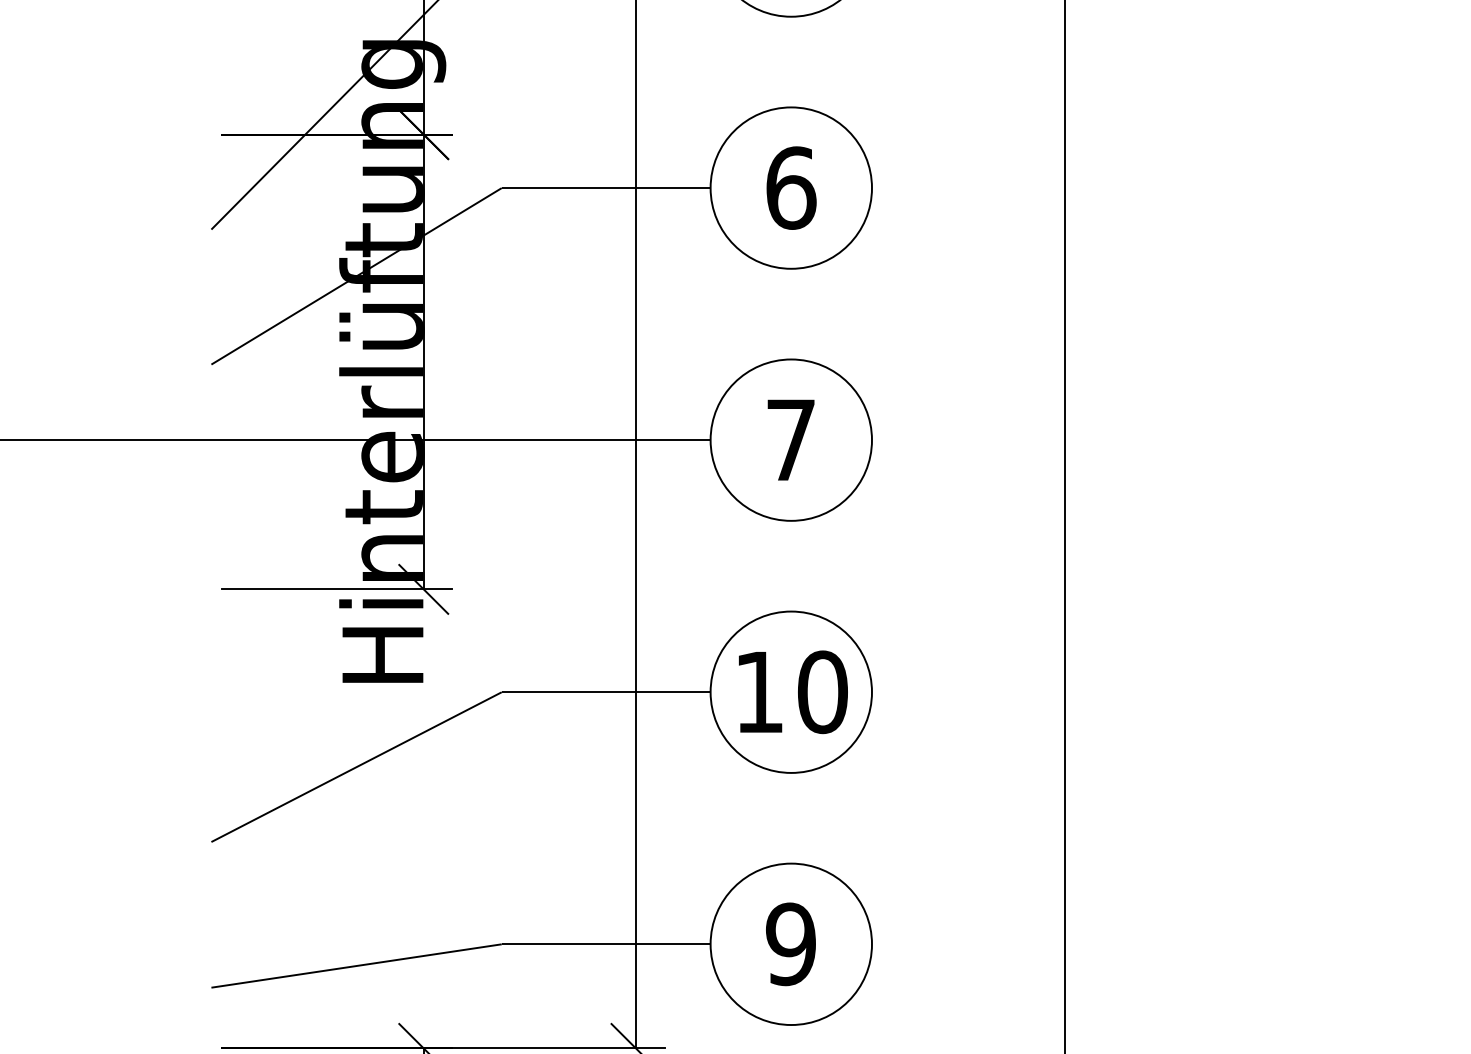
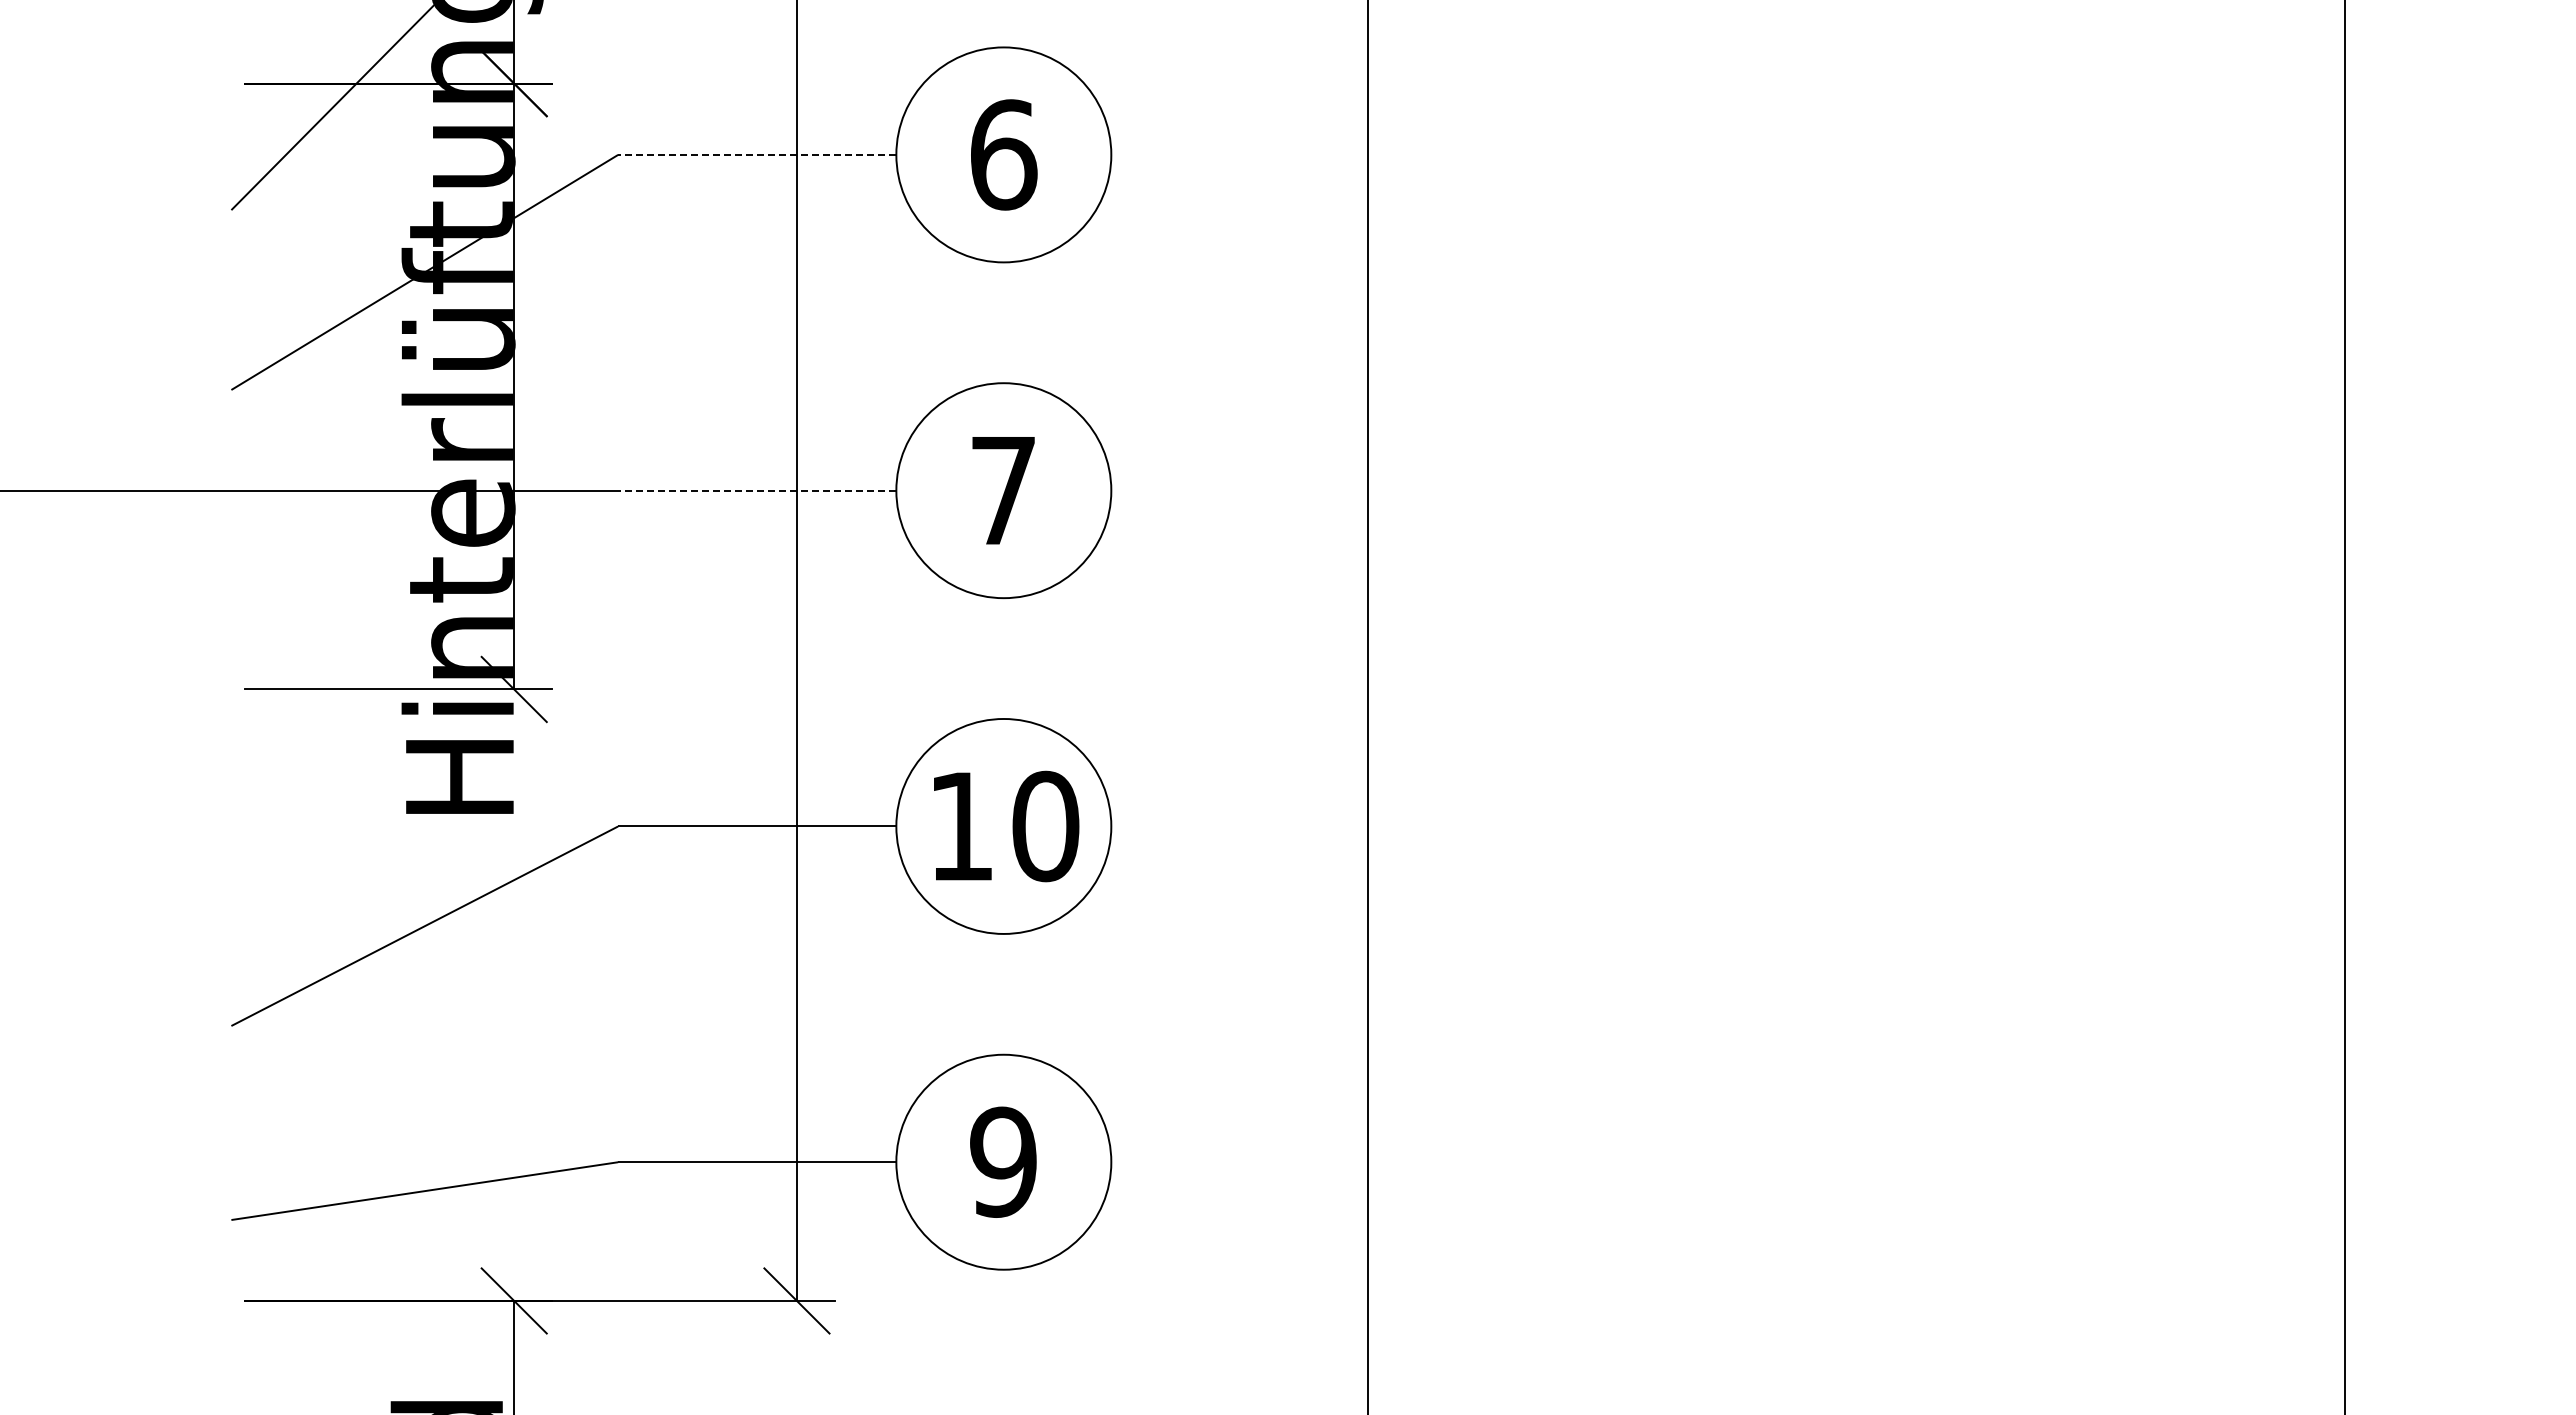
line: (605, 187) -> (756, 154), solid -> dashed
line: (605, 440) -> (756, 490), solid -> dashed

